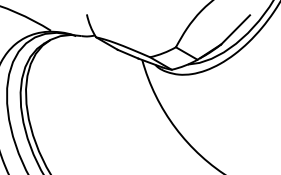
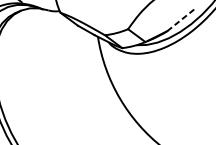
line: (236, 29) -> (181, 19), solid -> dashed

